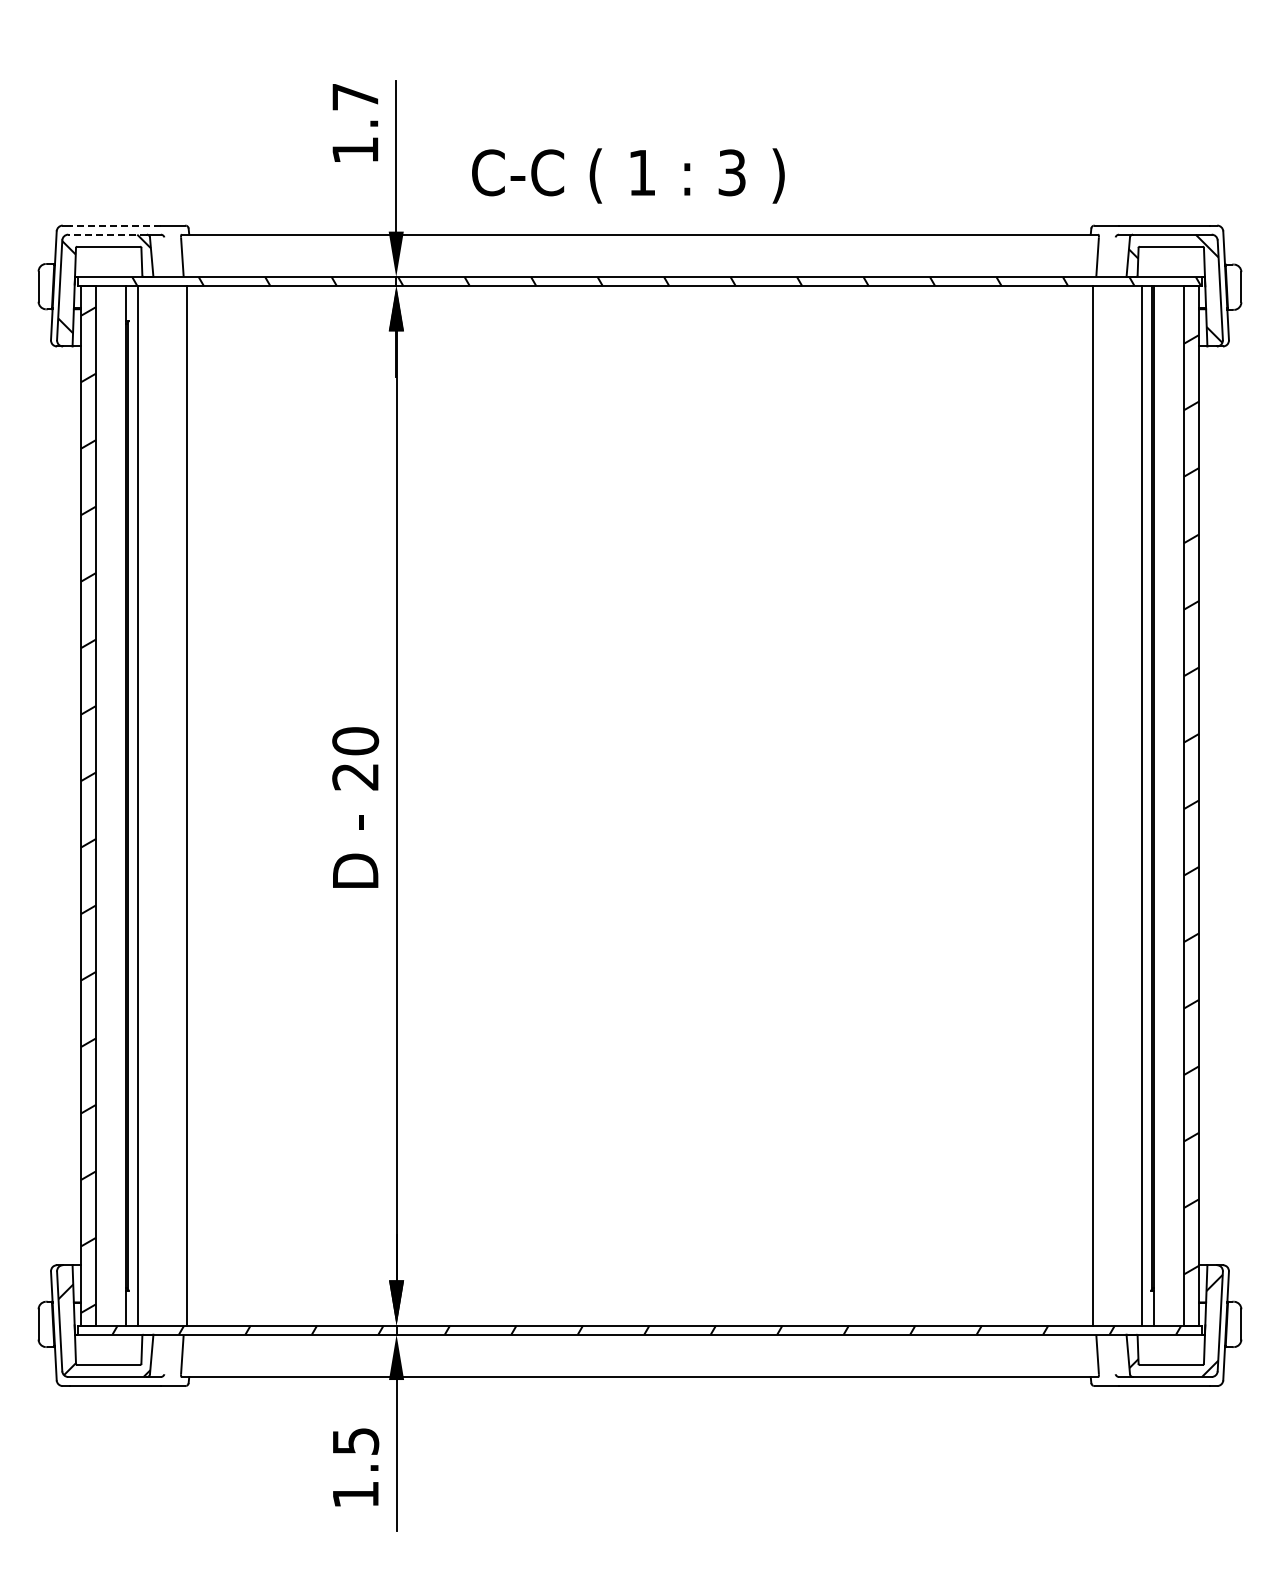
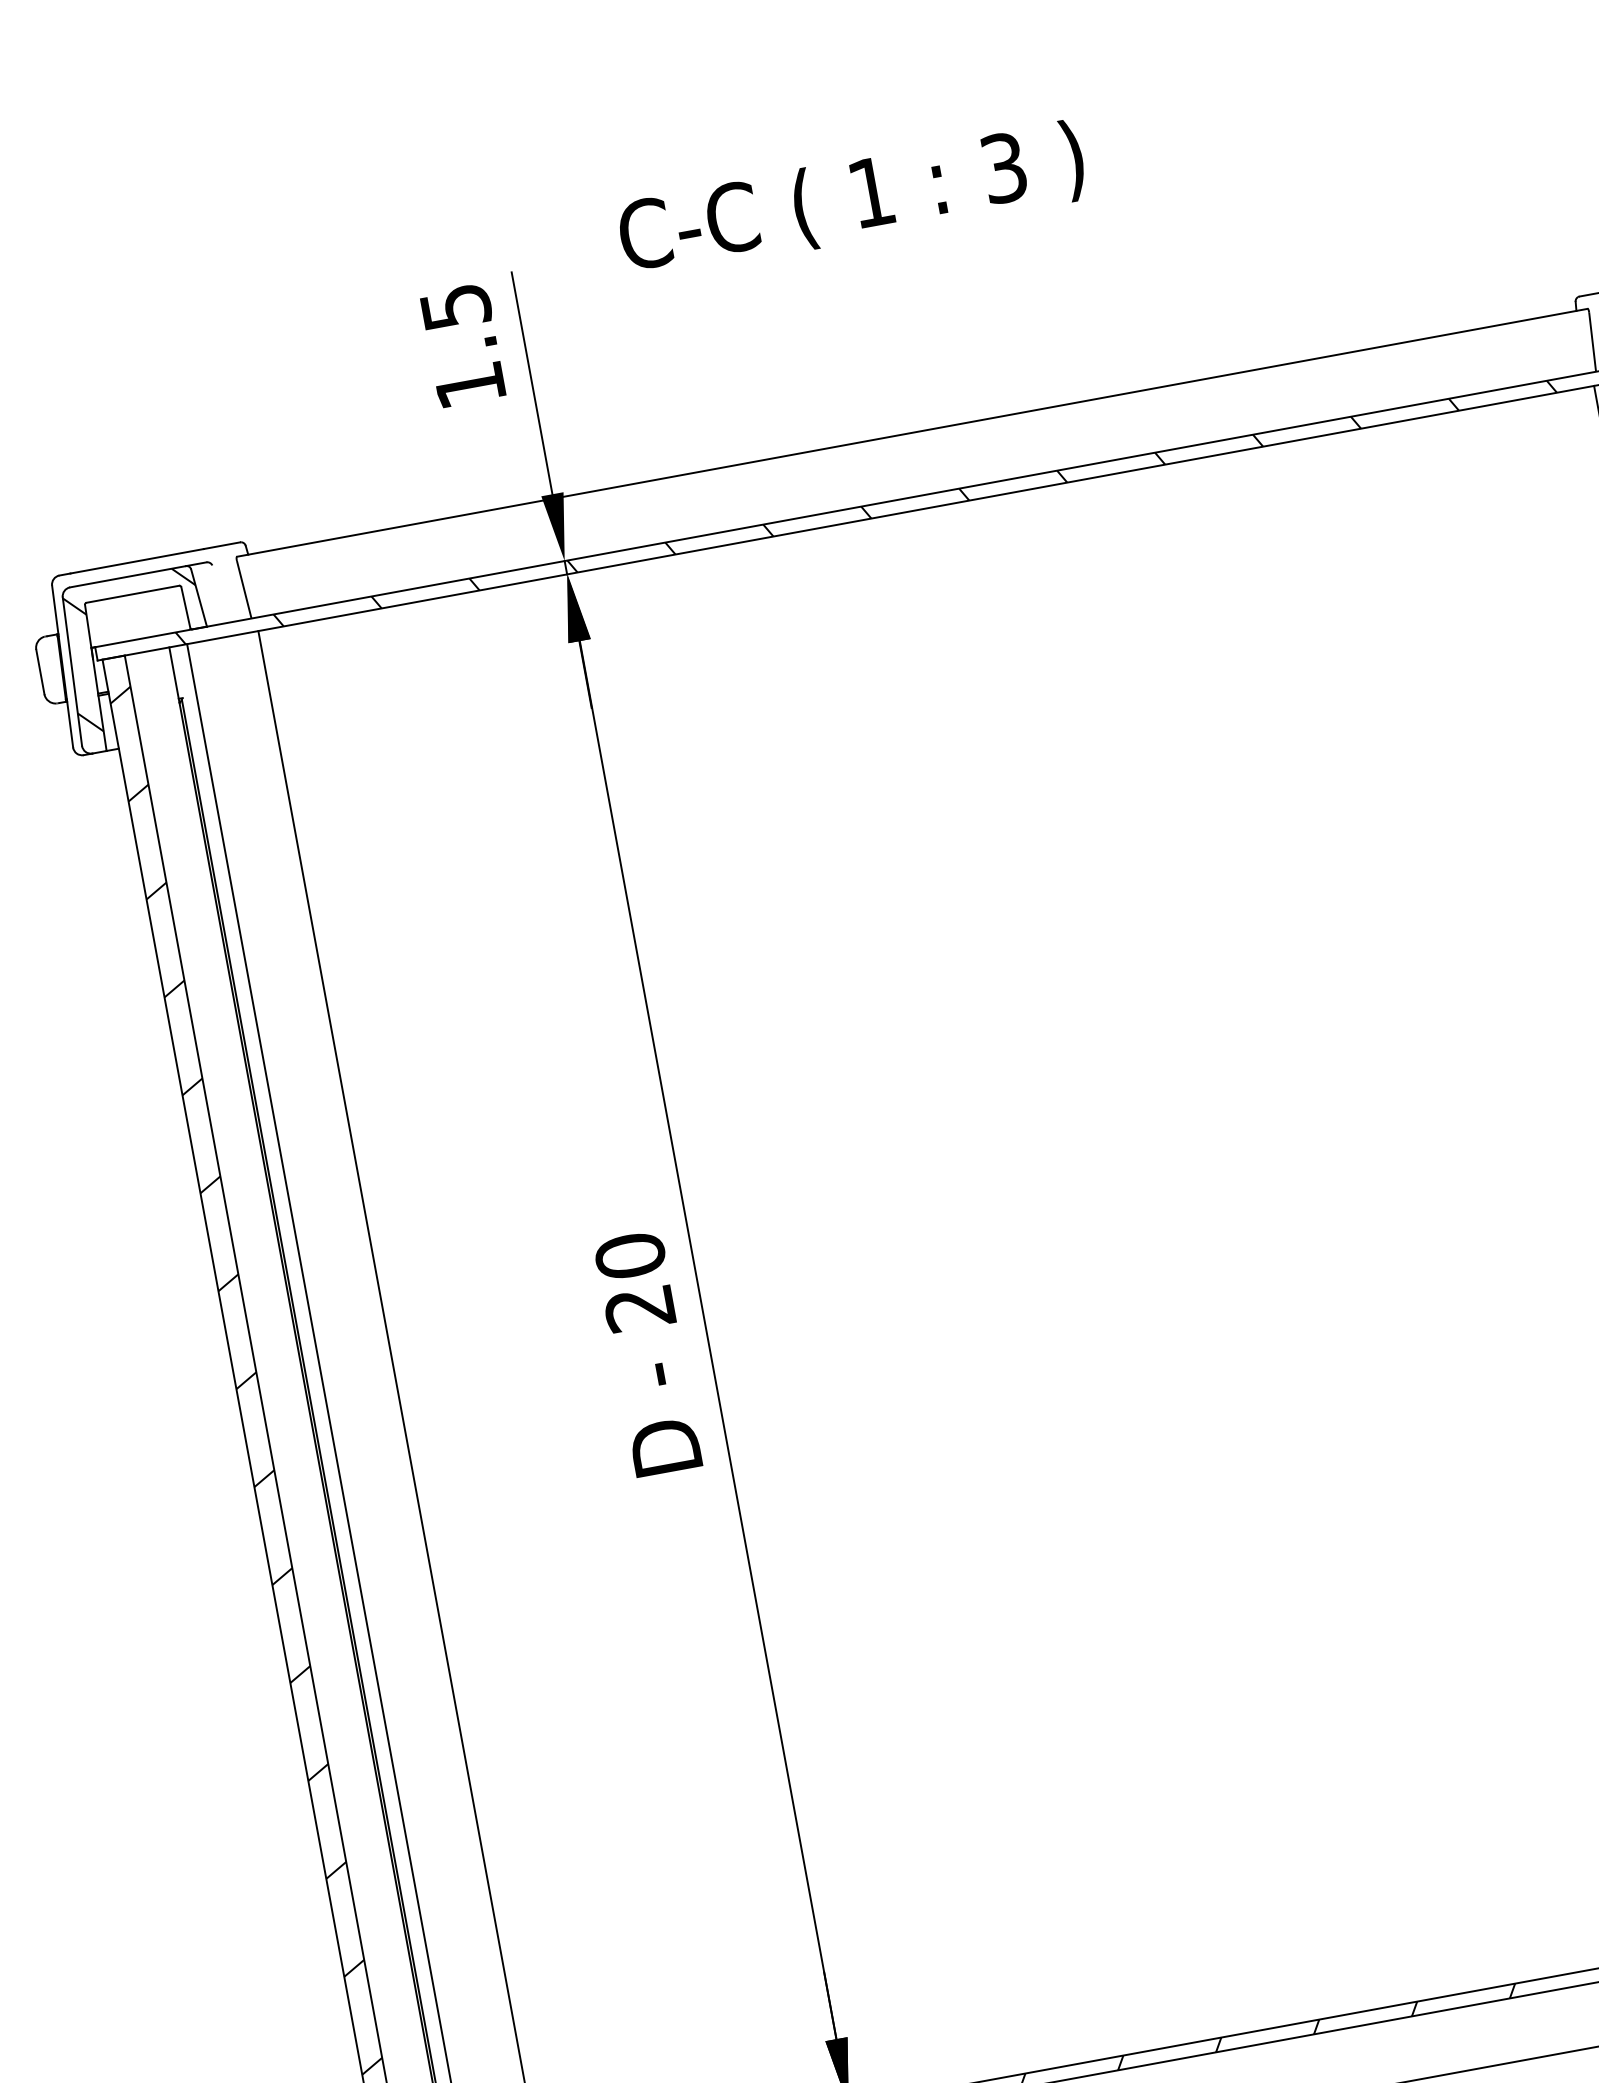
text: (355, 97) -> (456, 307), 1.7 -> 1.5
text: (628, 175) -> (852, 199), moved
line: (115, 225) -> (137, 561), dashed -> solid
line: (107, 234) -> (127, 576), dashed -> solid

